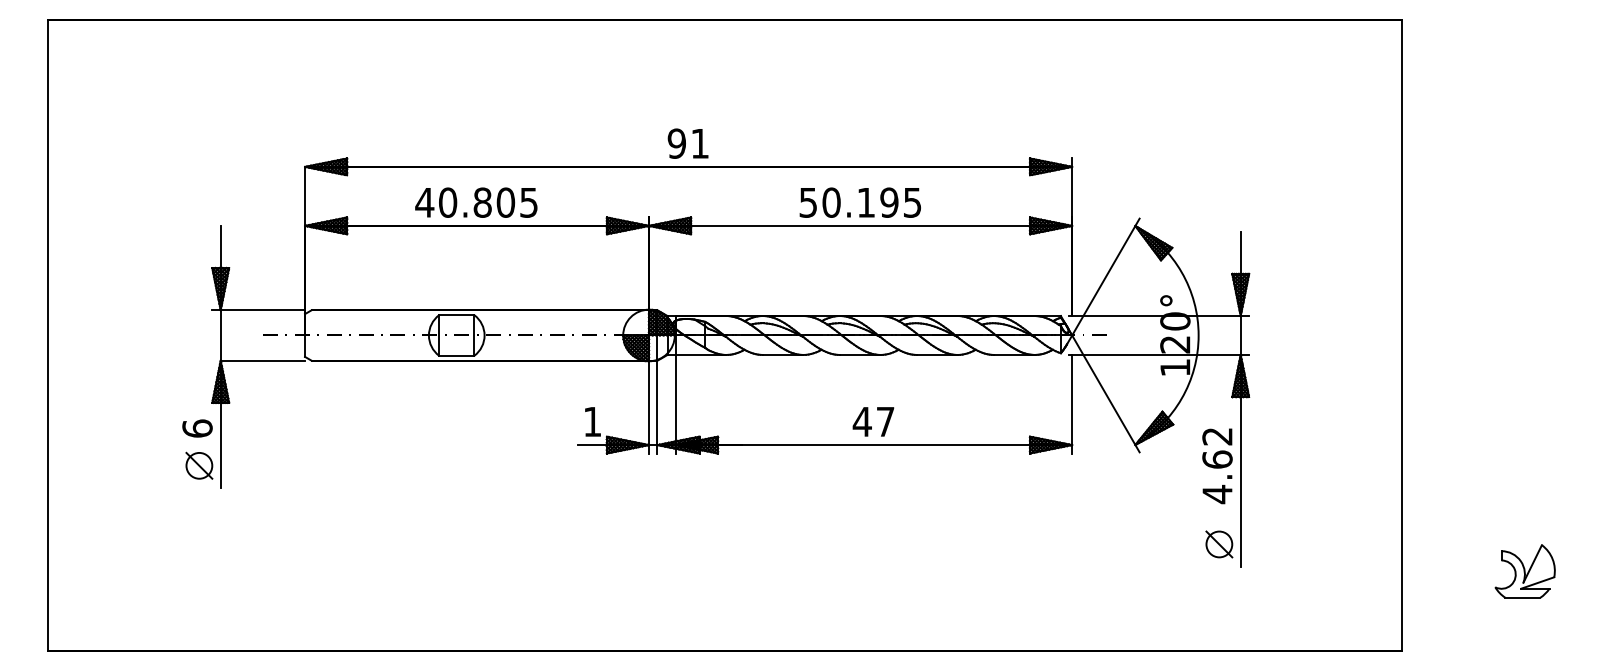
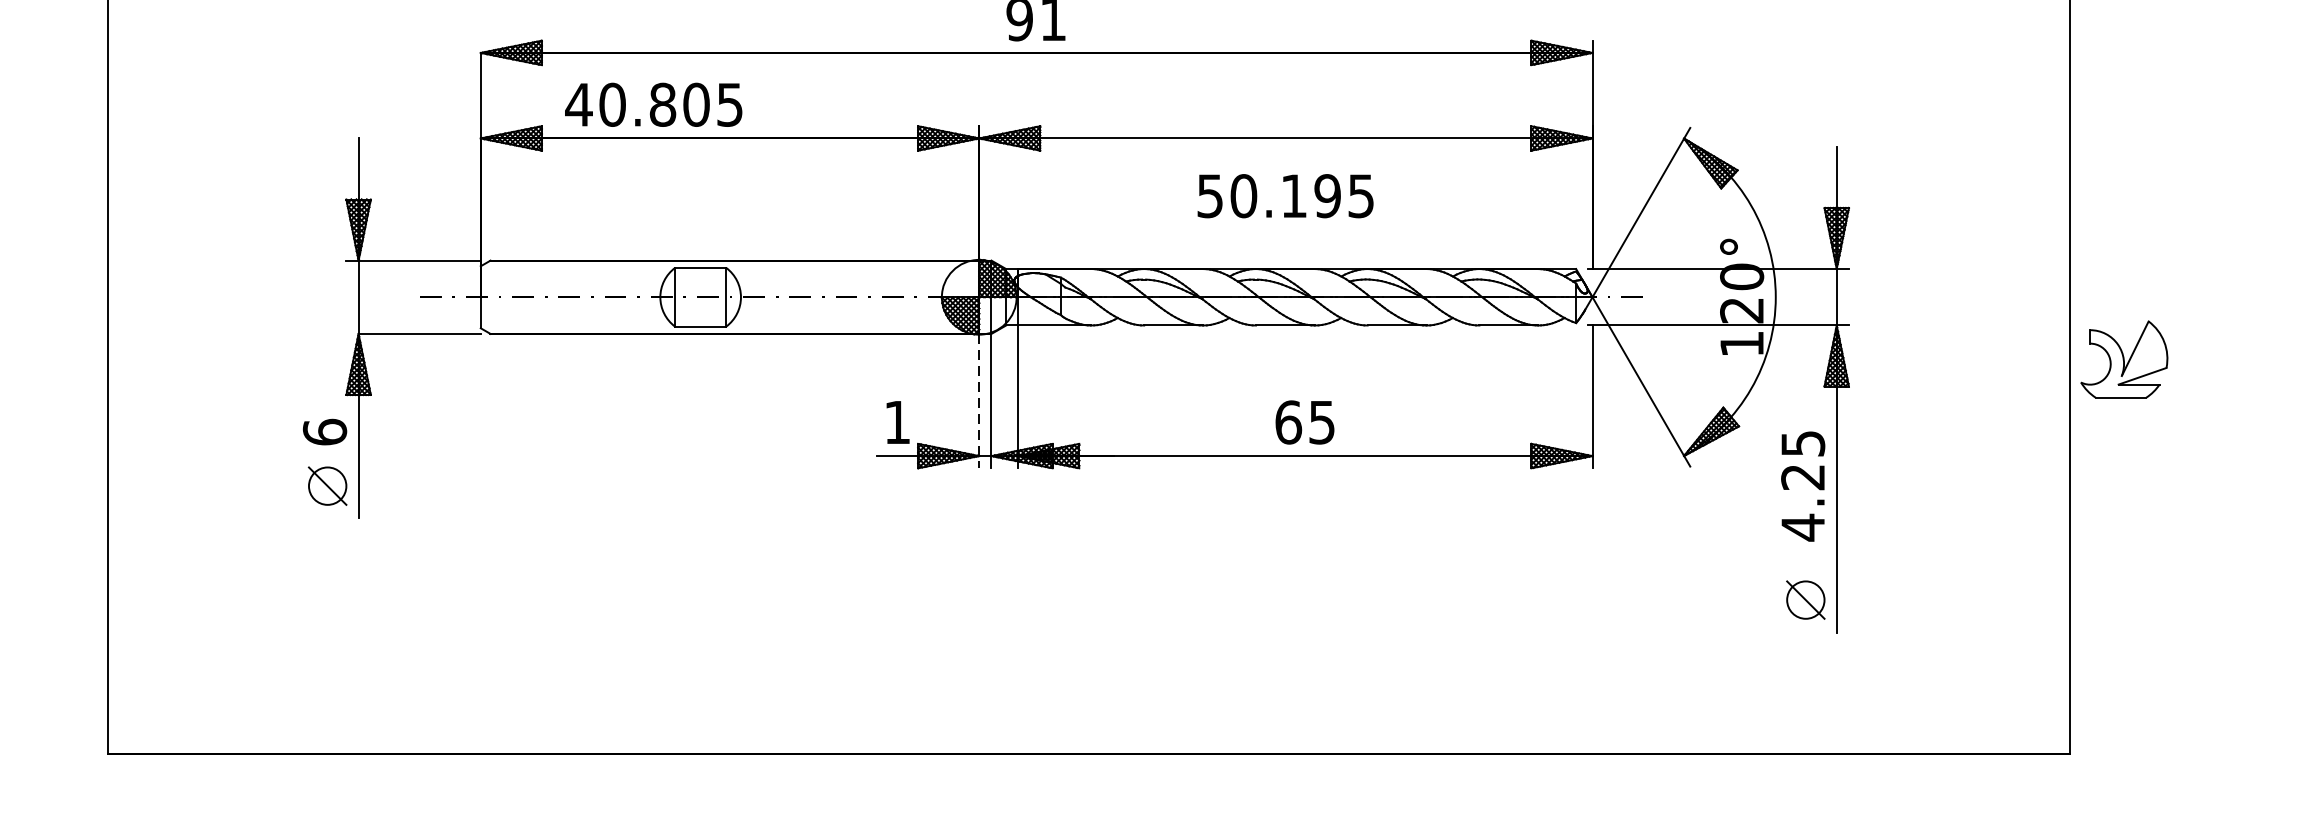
text: (476, 202) -> (653, 104), moved
text: (859, 202) -> (1284, 195), moved
line: (649, 407) -> (979, 401), solid -> dashed
text: (873, 421) -> (1304, 421), 47 -> 65
text: (1217, 448) -> (1803, 461), 4.62 -> 4.25
part: (1524, 571) -> (2123, 359), moved

